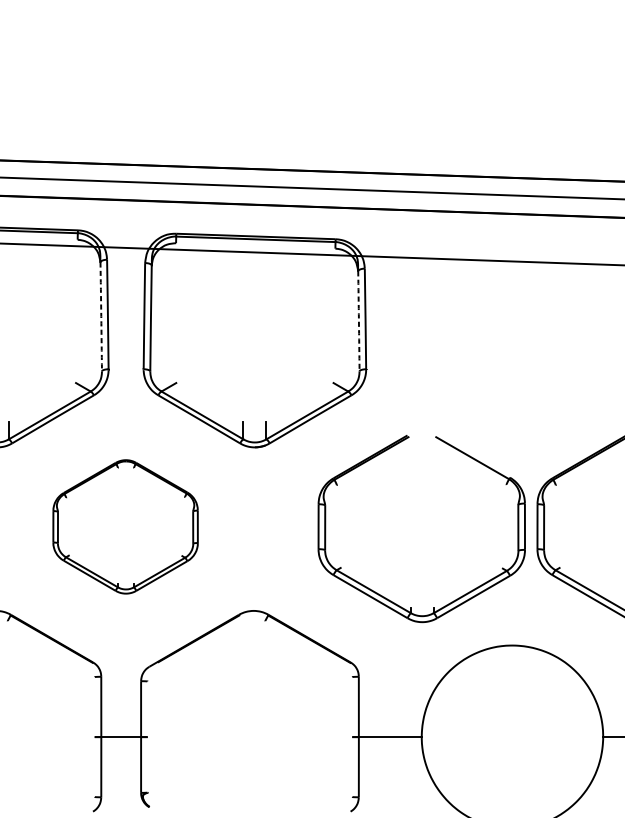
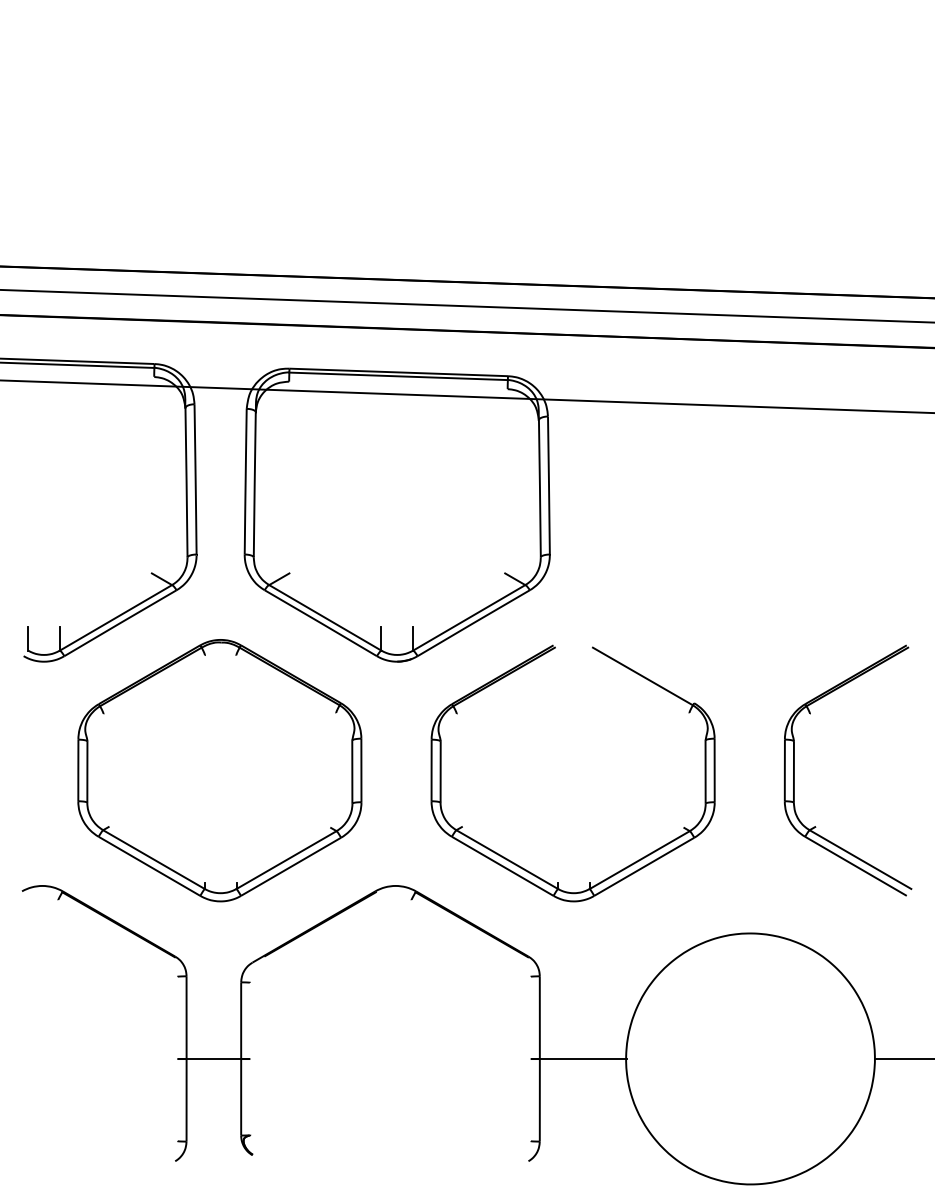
arc: (101, 316) -> (186, 482), dashed -> solid
arc: (358, 321) -> (539, 488), dashed -> solid
part: (125, 526) -> (219, 770), size x1.43
part: (380, 594) -> (516, 863), moved

